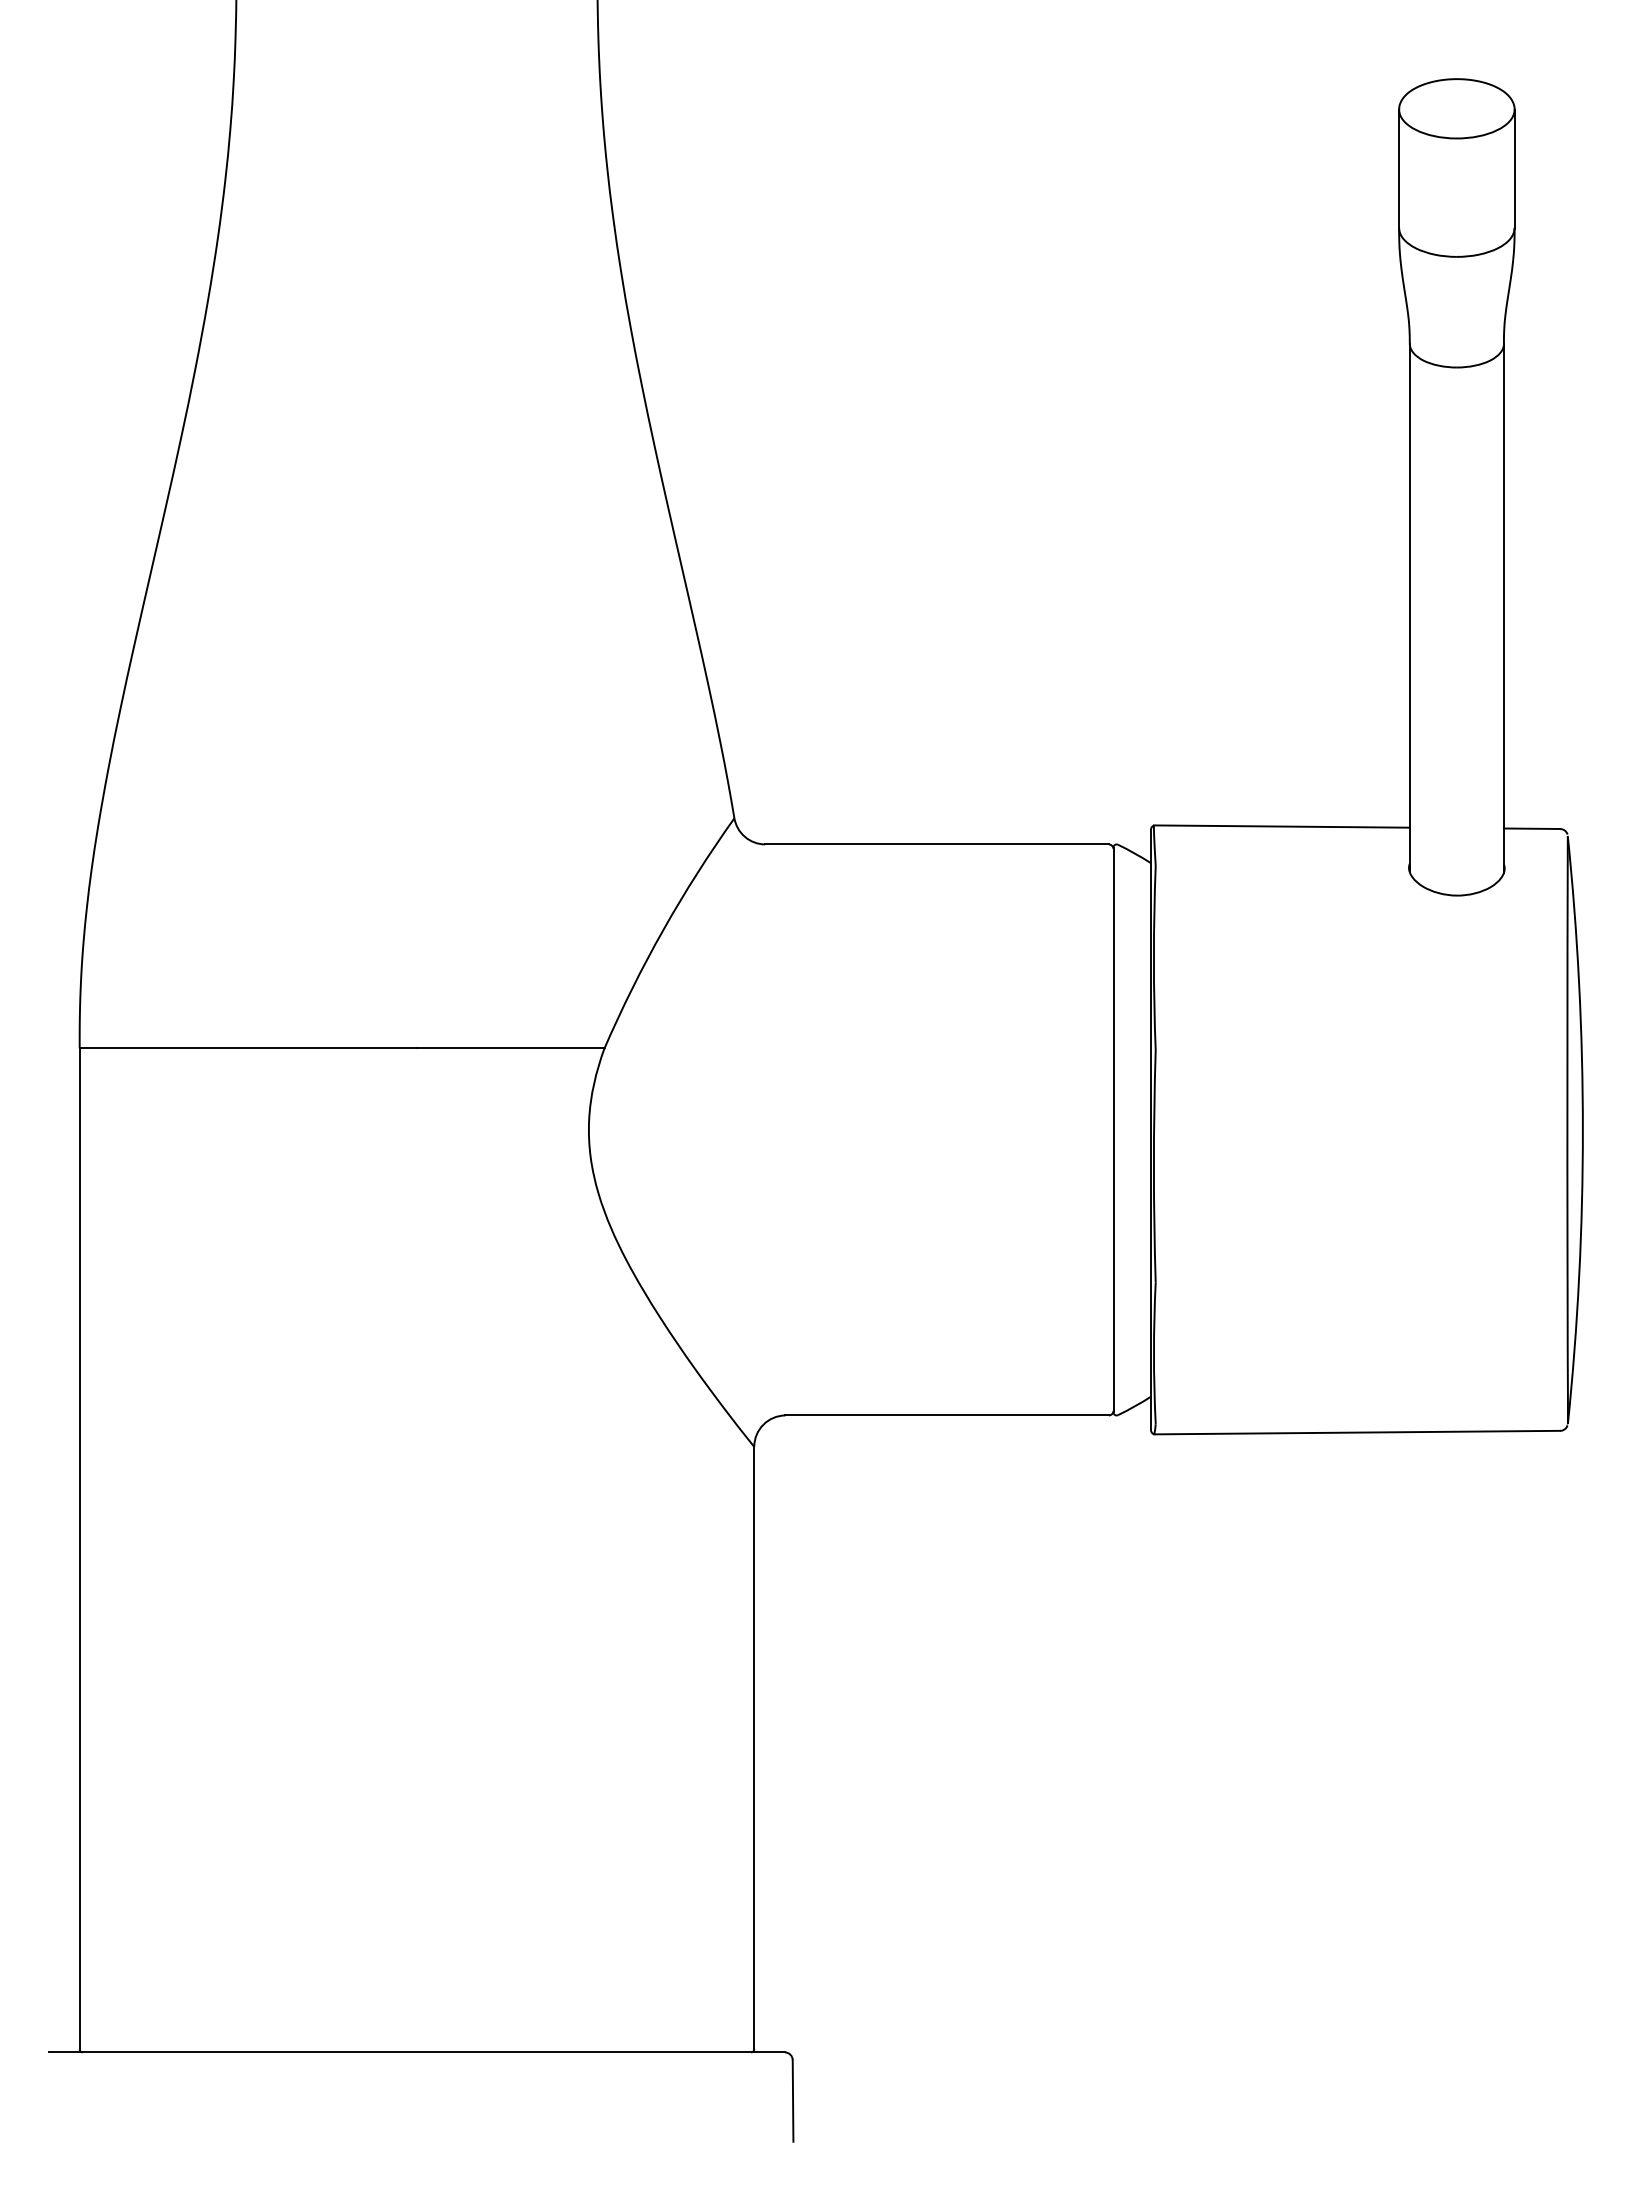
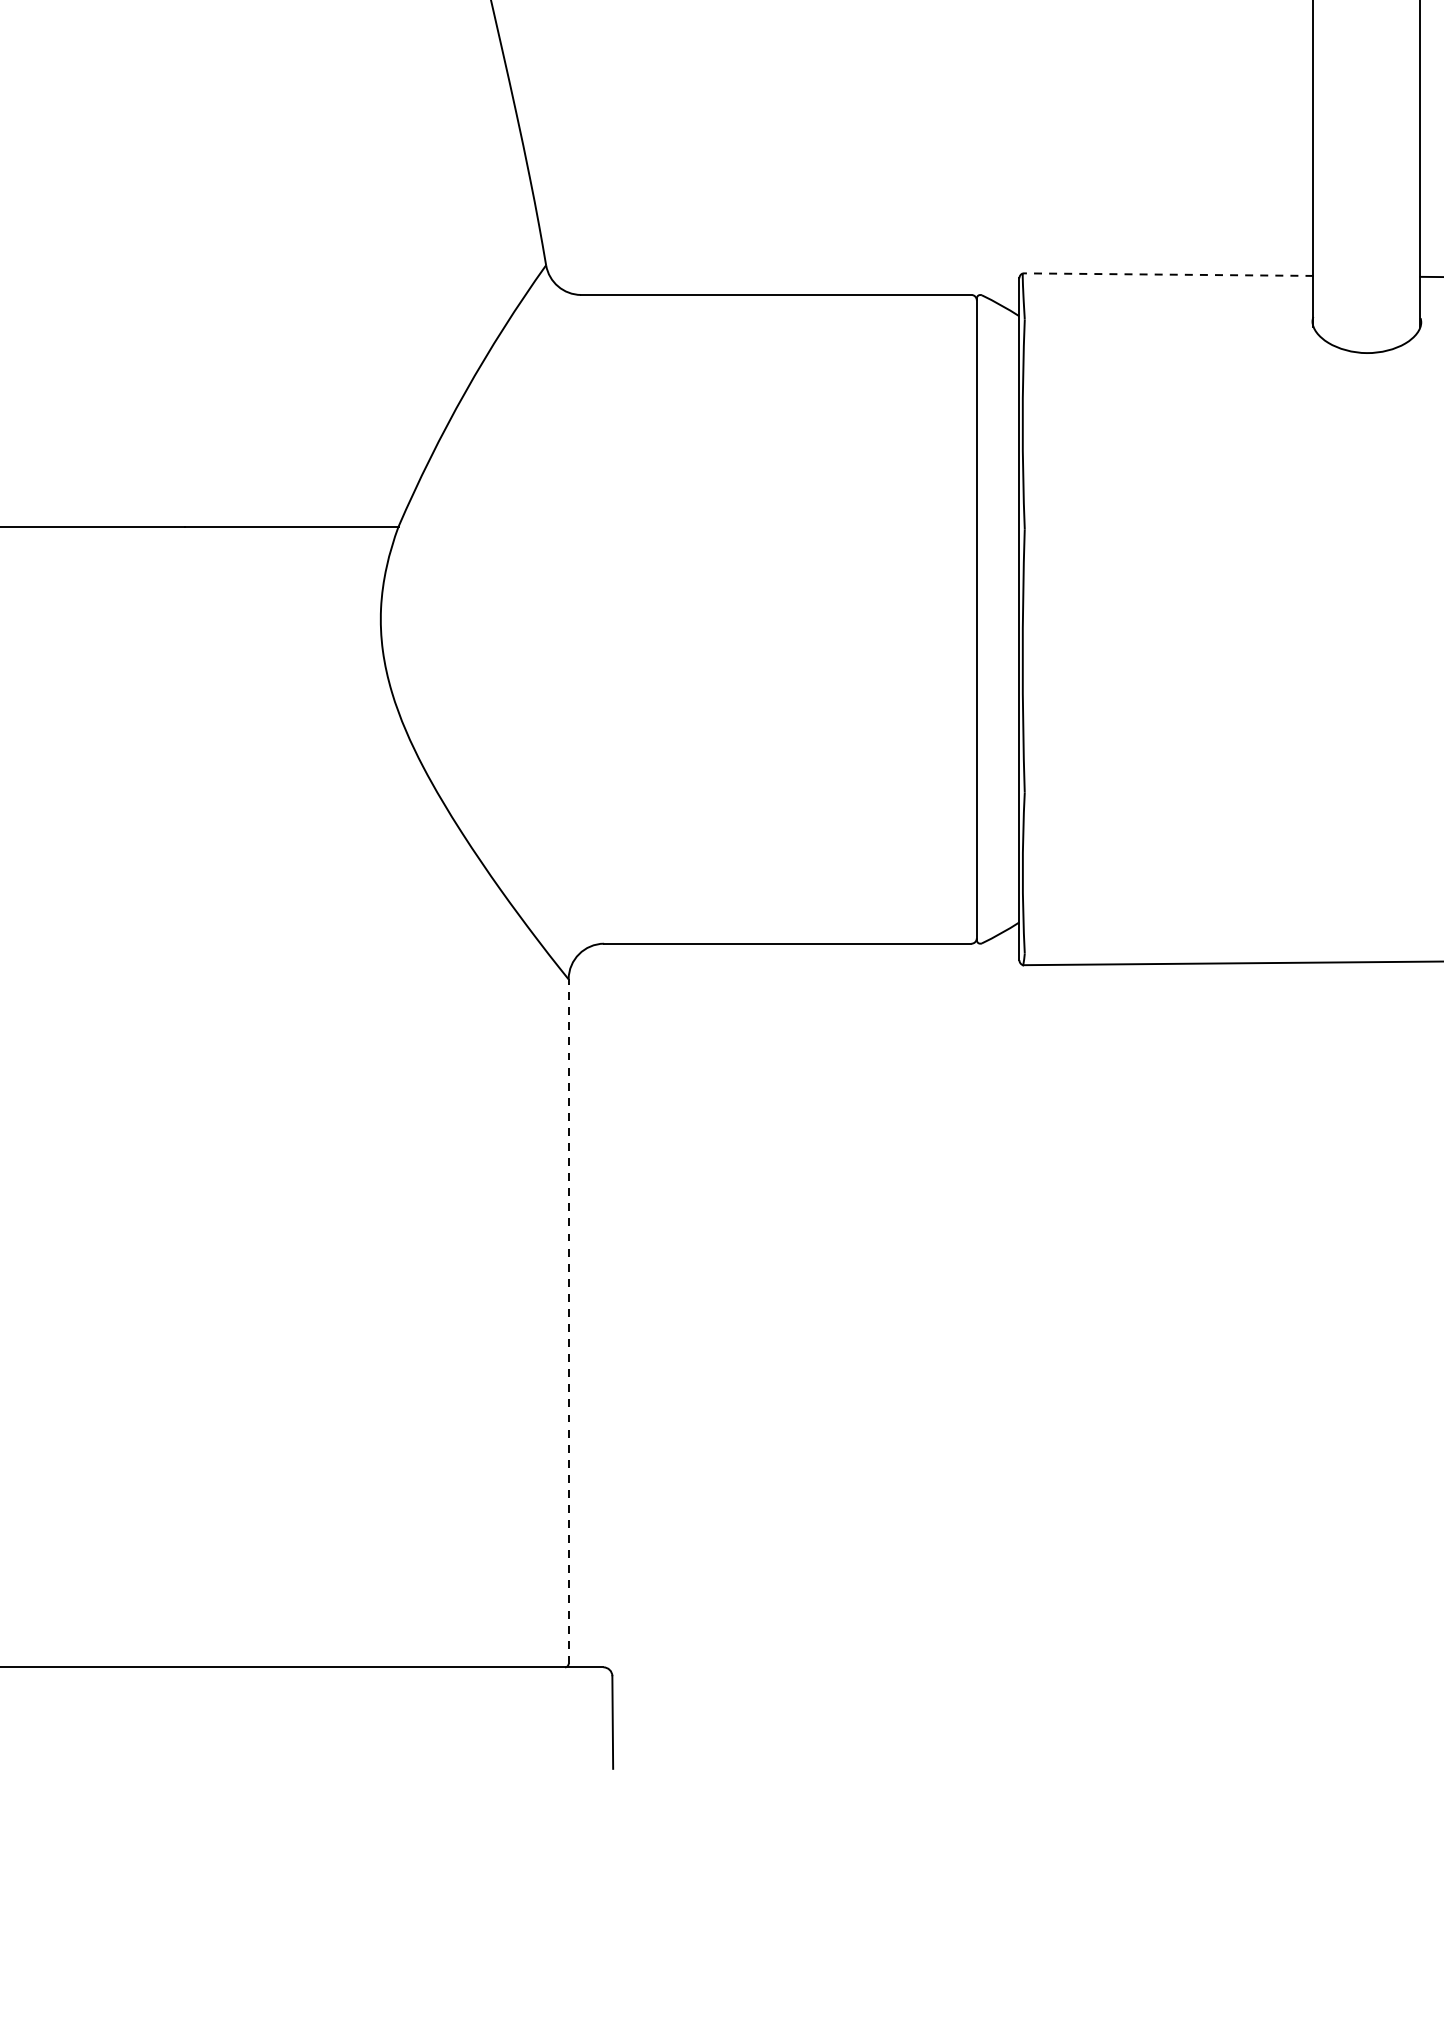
line: (1281, 826) -> (1167, 274), solid -> dashed
line: (754, 1747) -> (568, 1320), solid -> dashed

